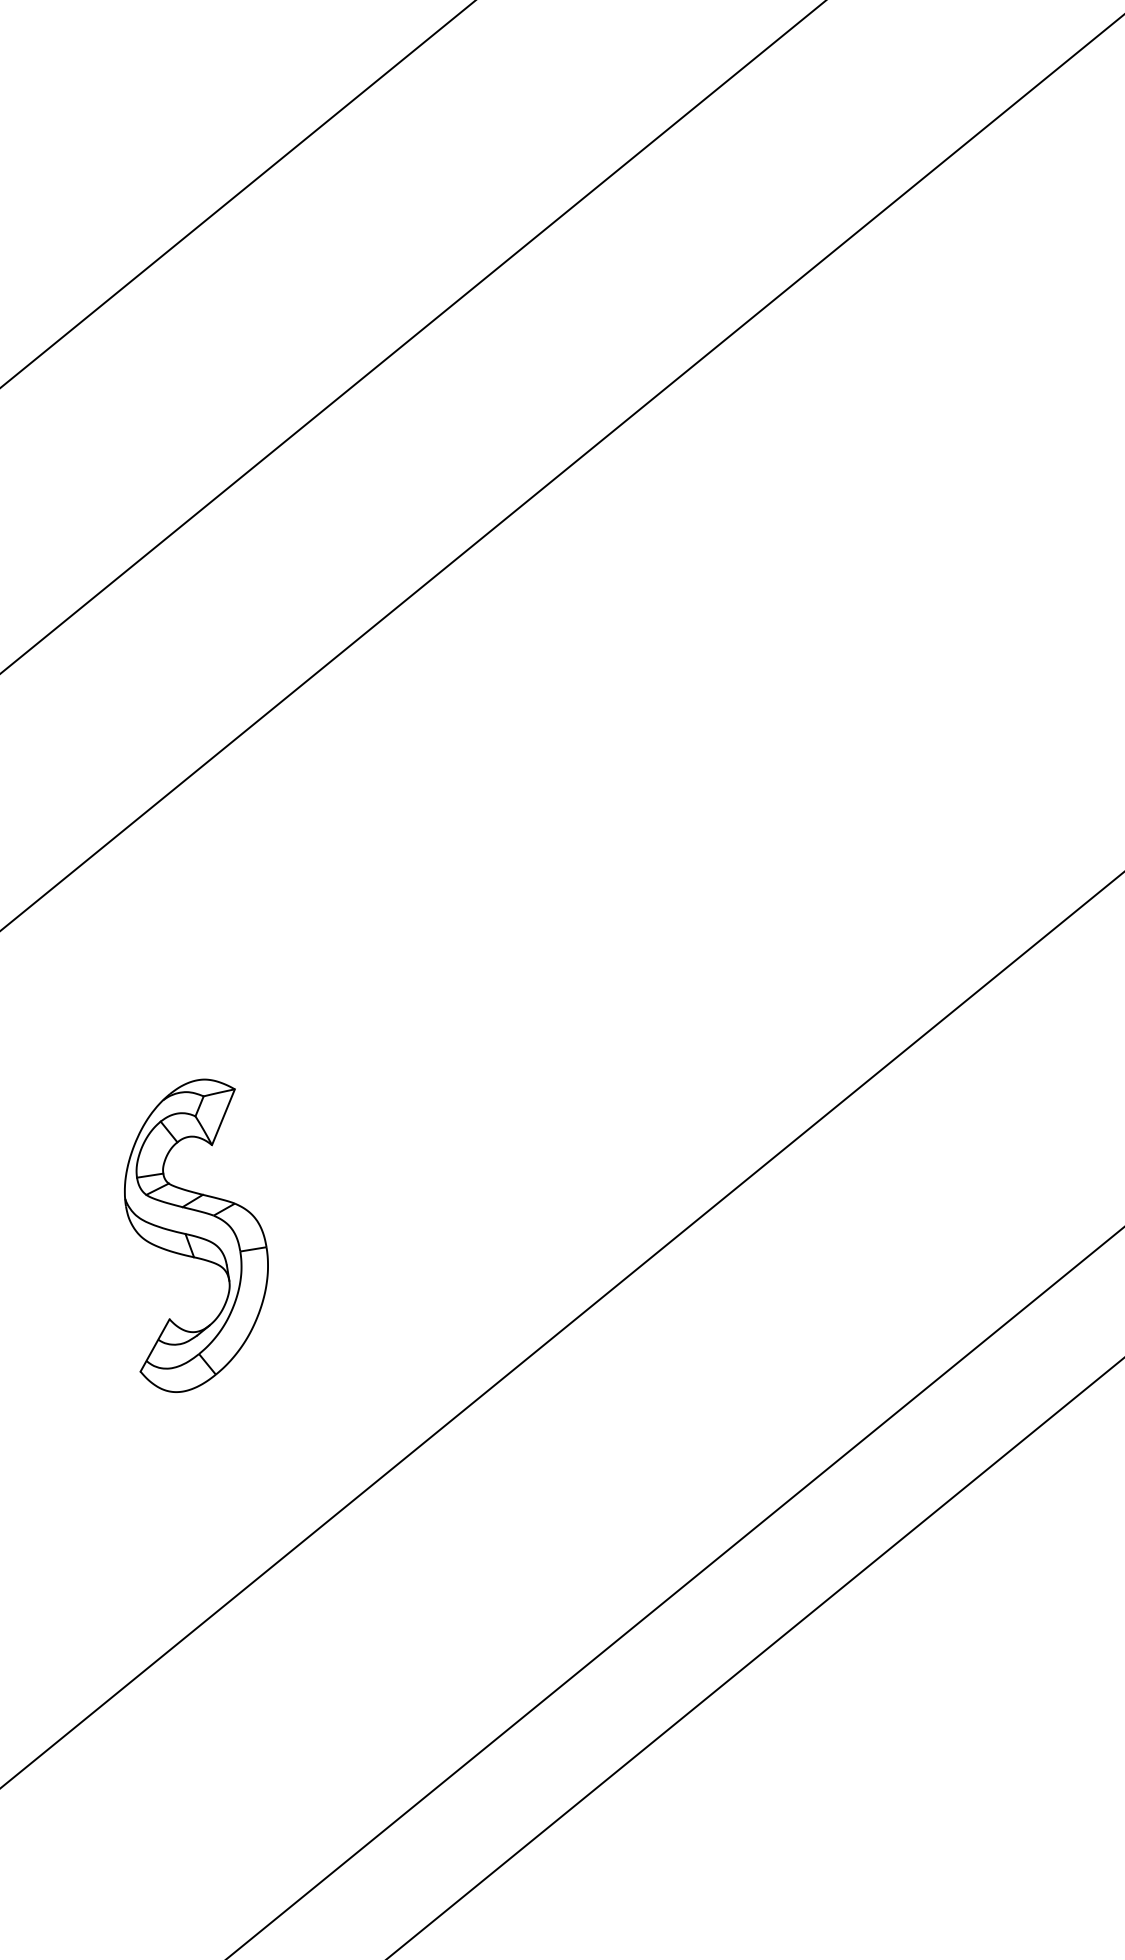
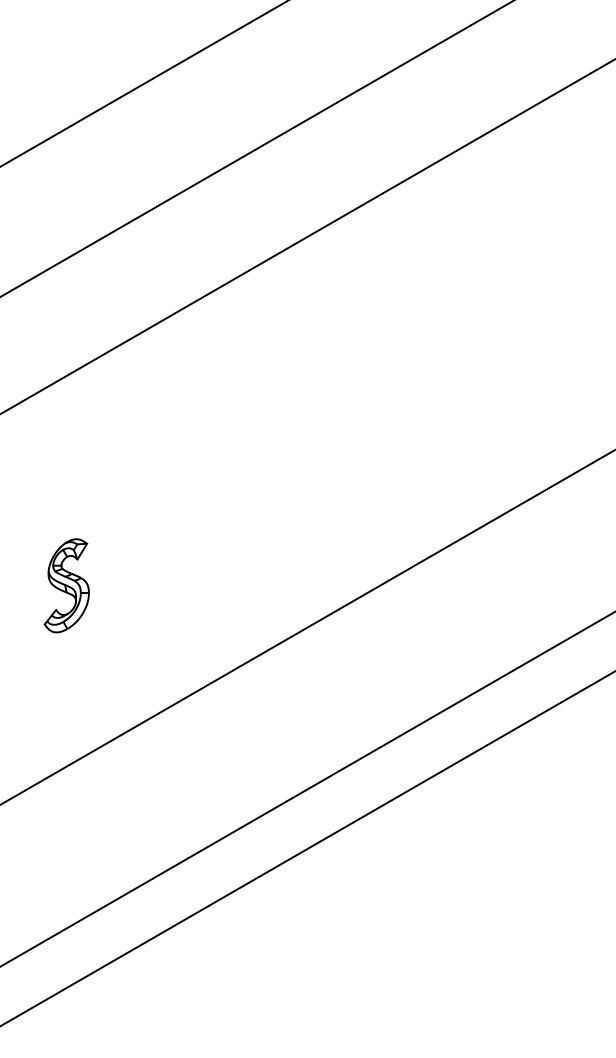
part: (190, 1235) -> (66, 585), size x0.6

